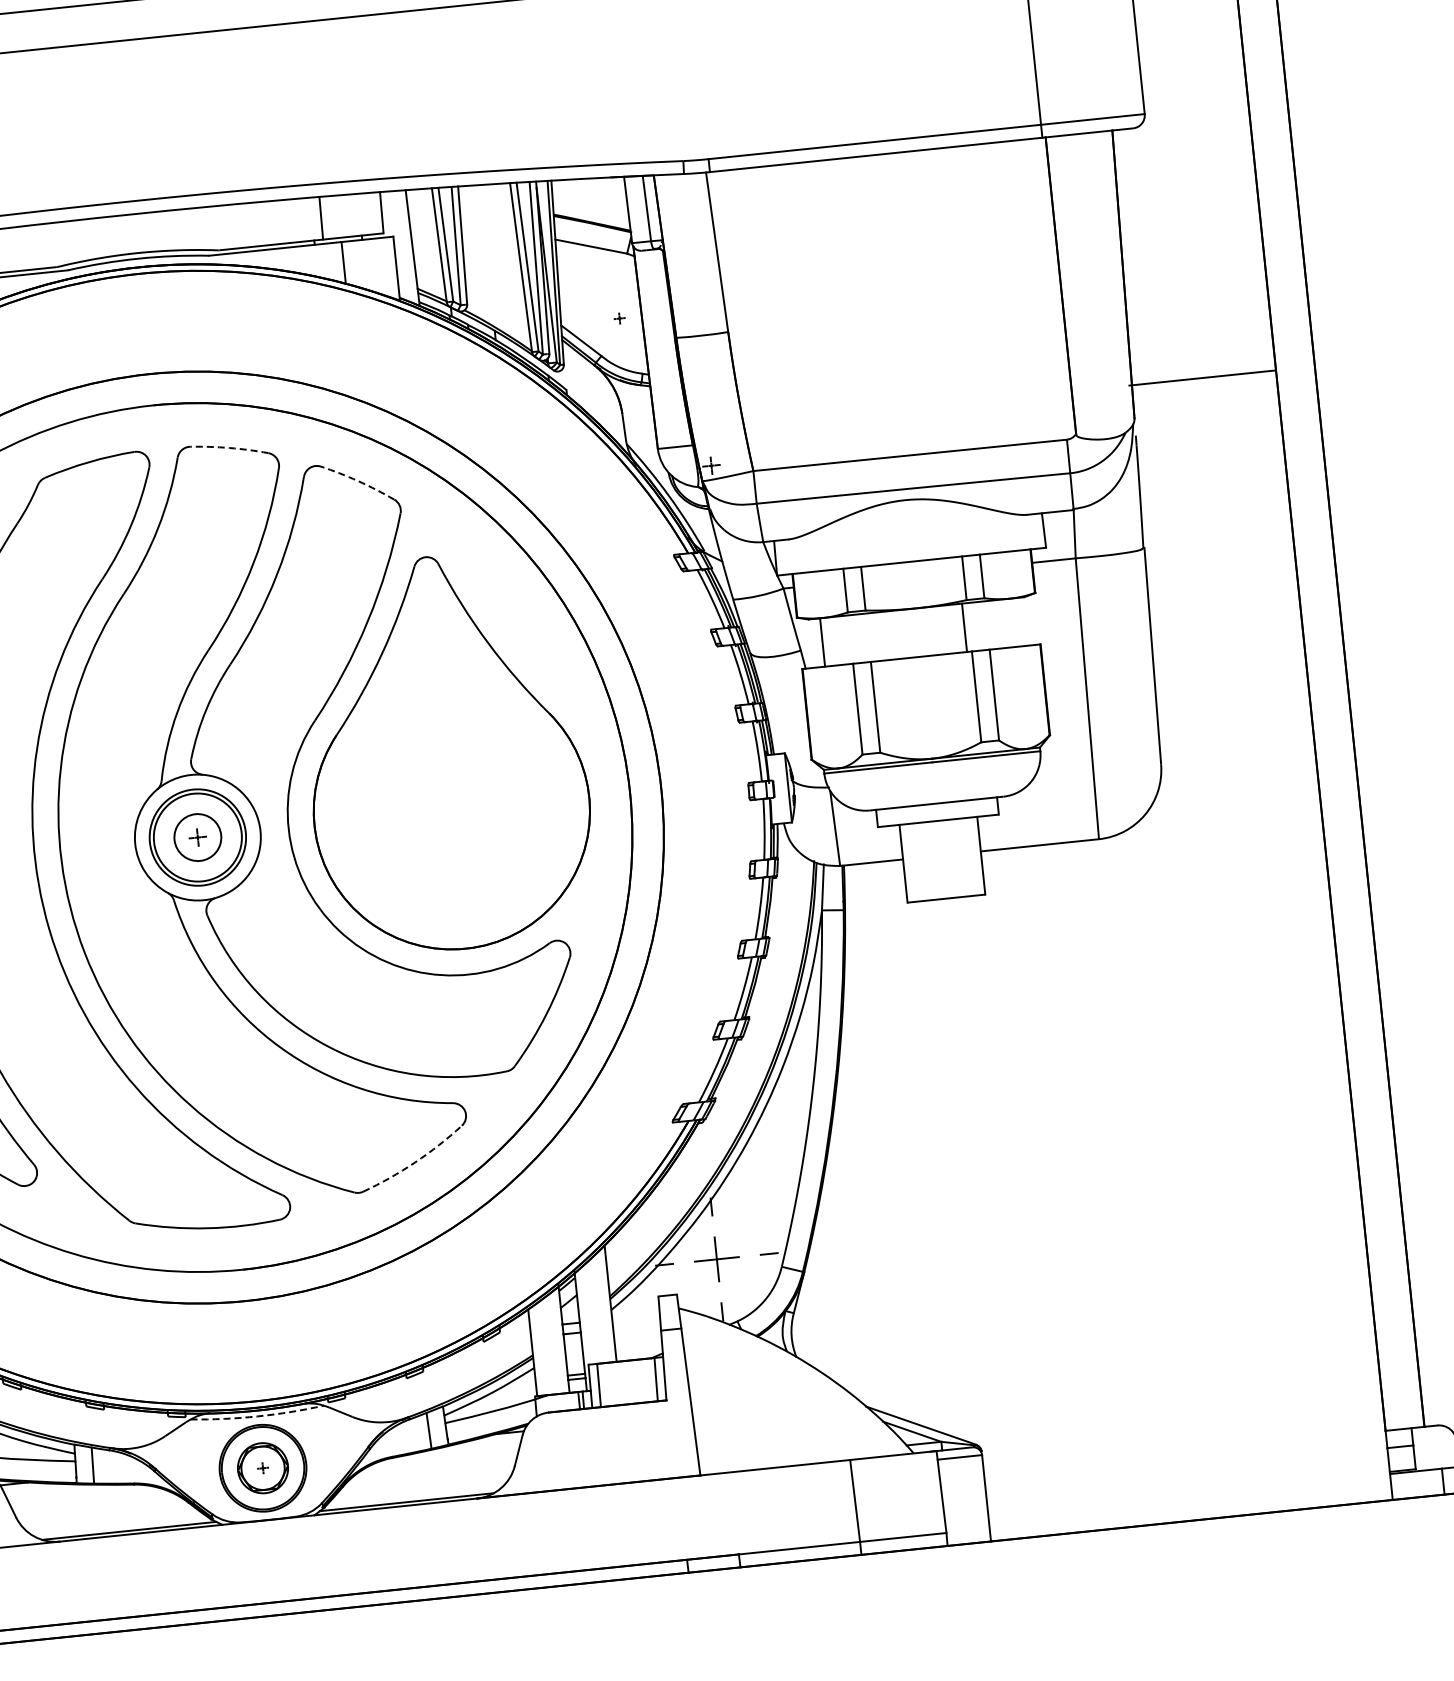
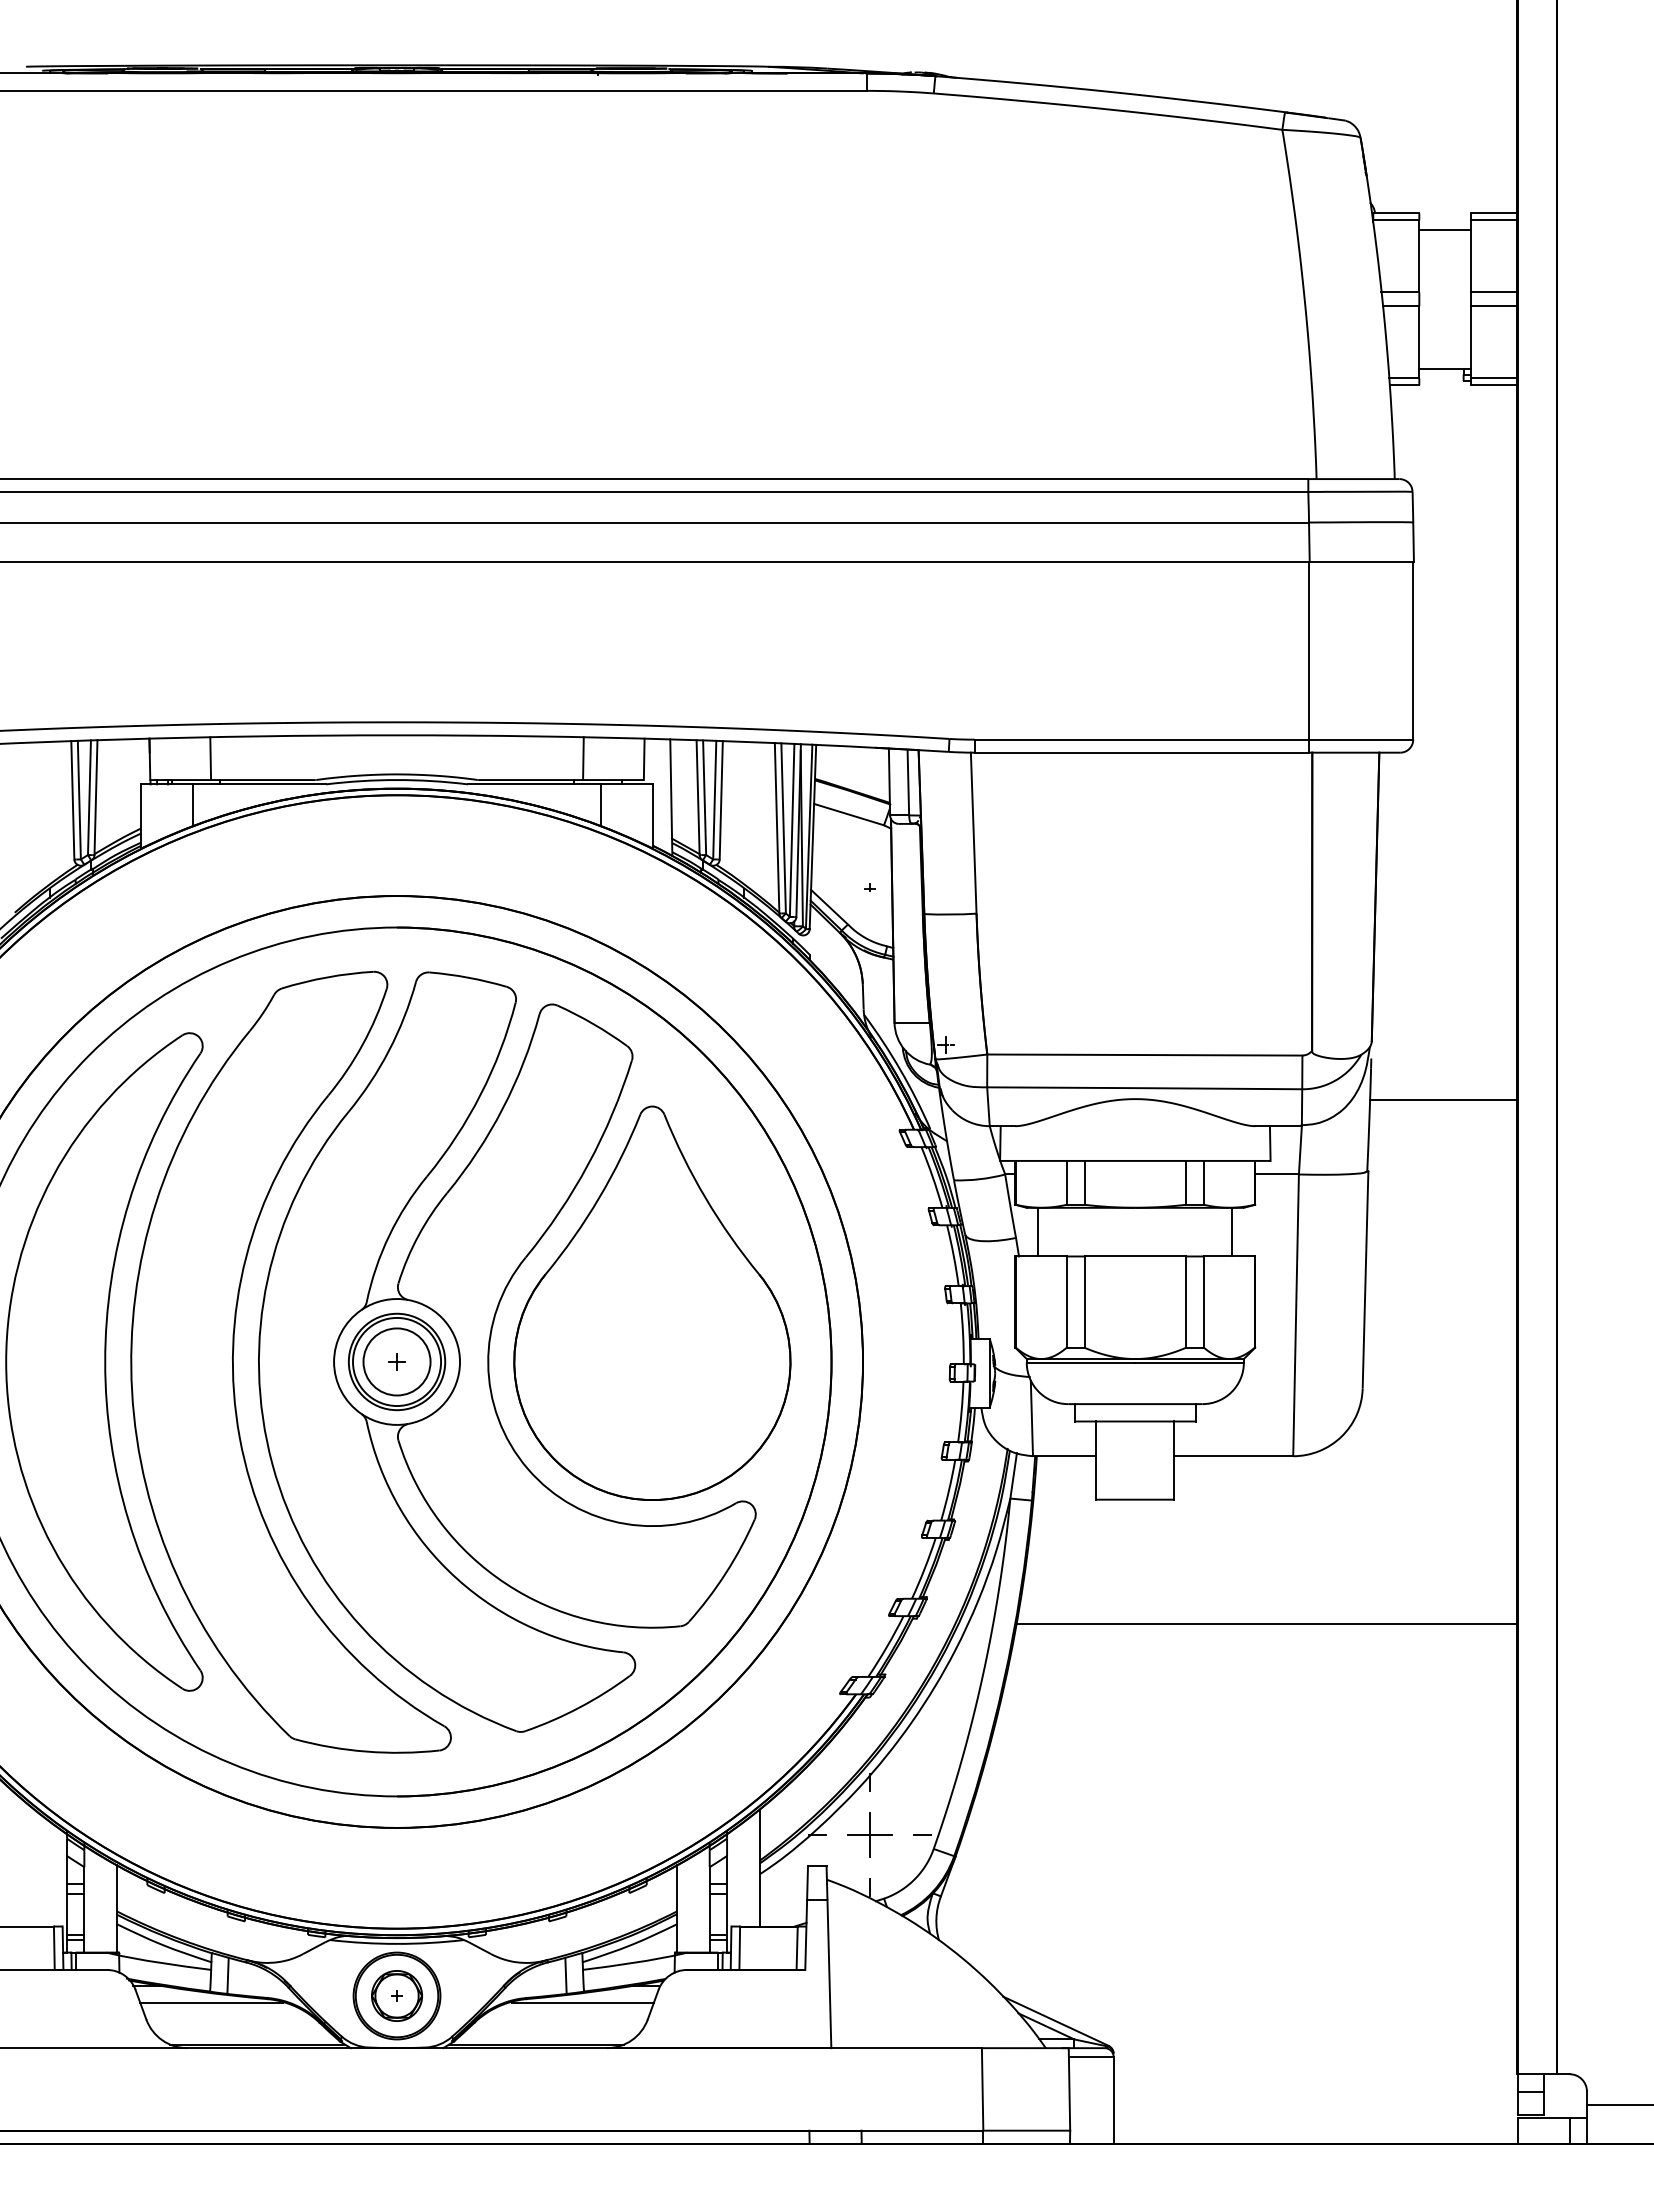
line: (1202, 378) -> (1443, 1100), moved
arc: (229, 447) -> (468, 977), dashed -> solid
arc: (358, 481) -> (593, 1024), dashed -> solid
line: (964, 627) -> (1232, 1231), moved
circle: (197, 837) -> (396, 1361), size x1.43
line: (1089, 1008) -> (1266, 1623), added
arc: (414, 1162) -> (579, 1707), dashed -> solid
arc: (258, 1415) -> (397, 1943), dashed -> solid
line: (448, 1456) -> (582, 2003), added
line: (79, 1494) -> (211, 2003), added

